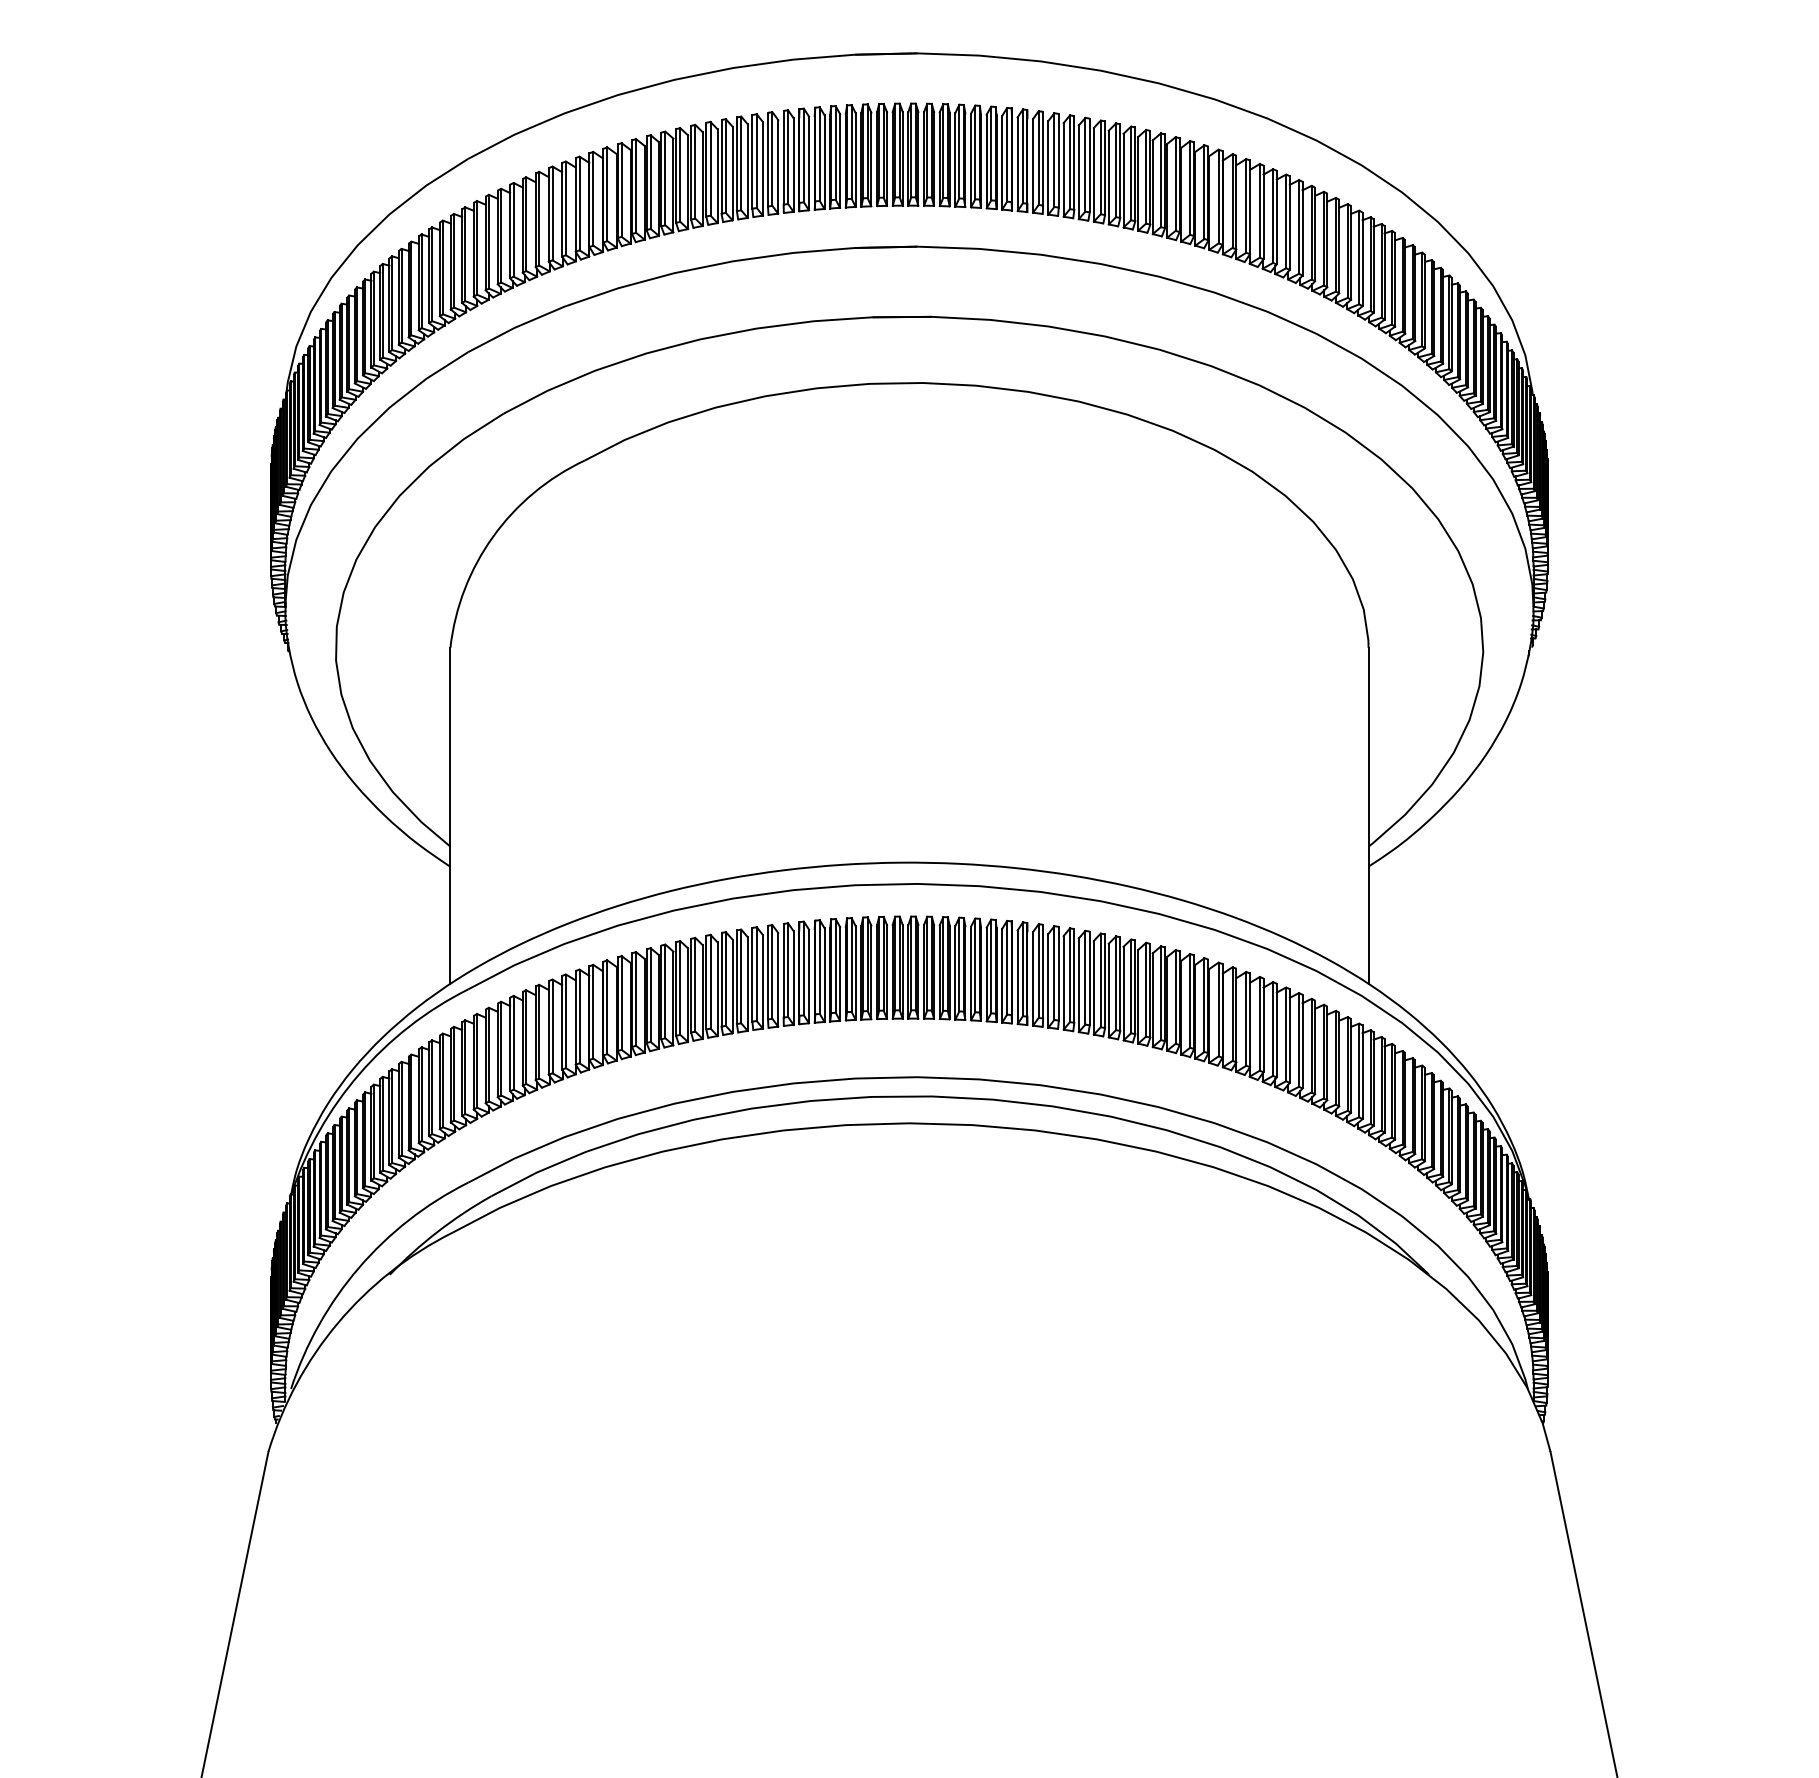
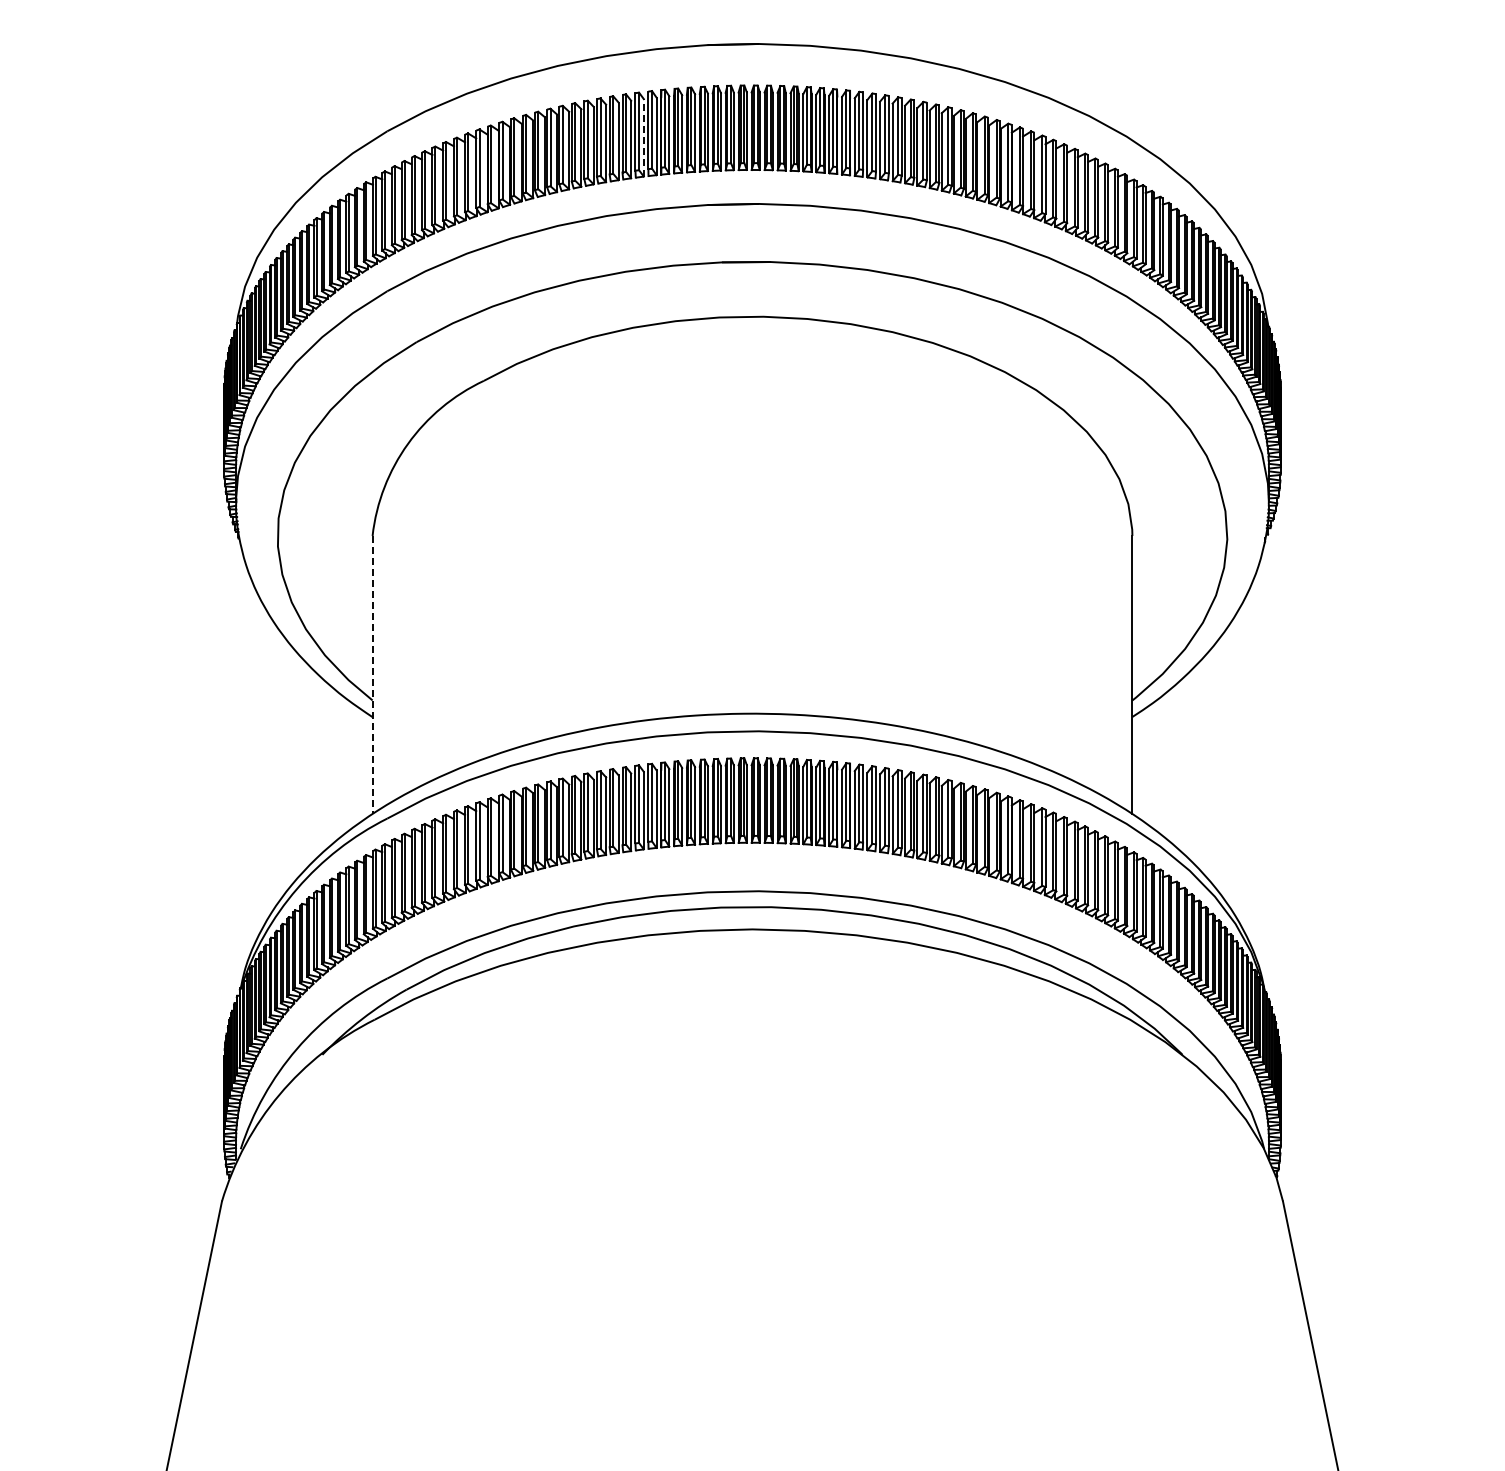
line: (777, 166) -> (643, 137), solid -> dashed
line: (450, 816) -> (372, 675), solid -> dashed

